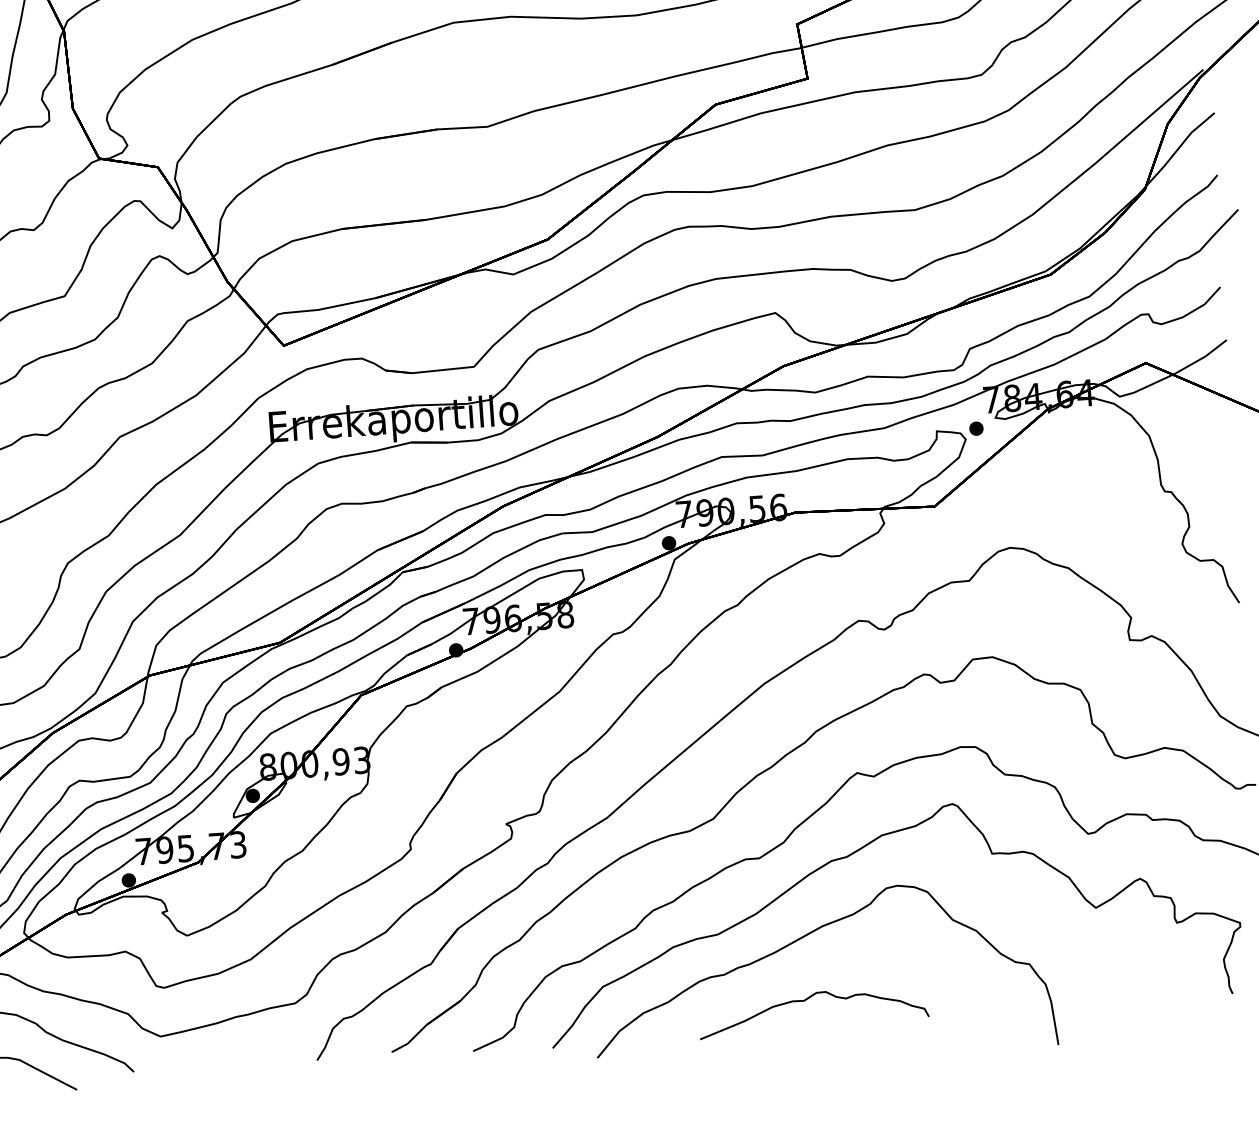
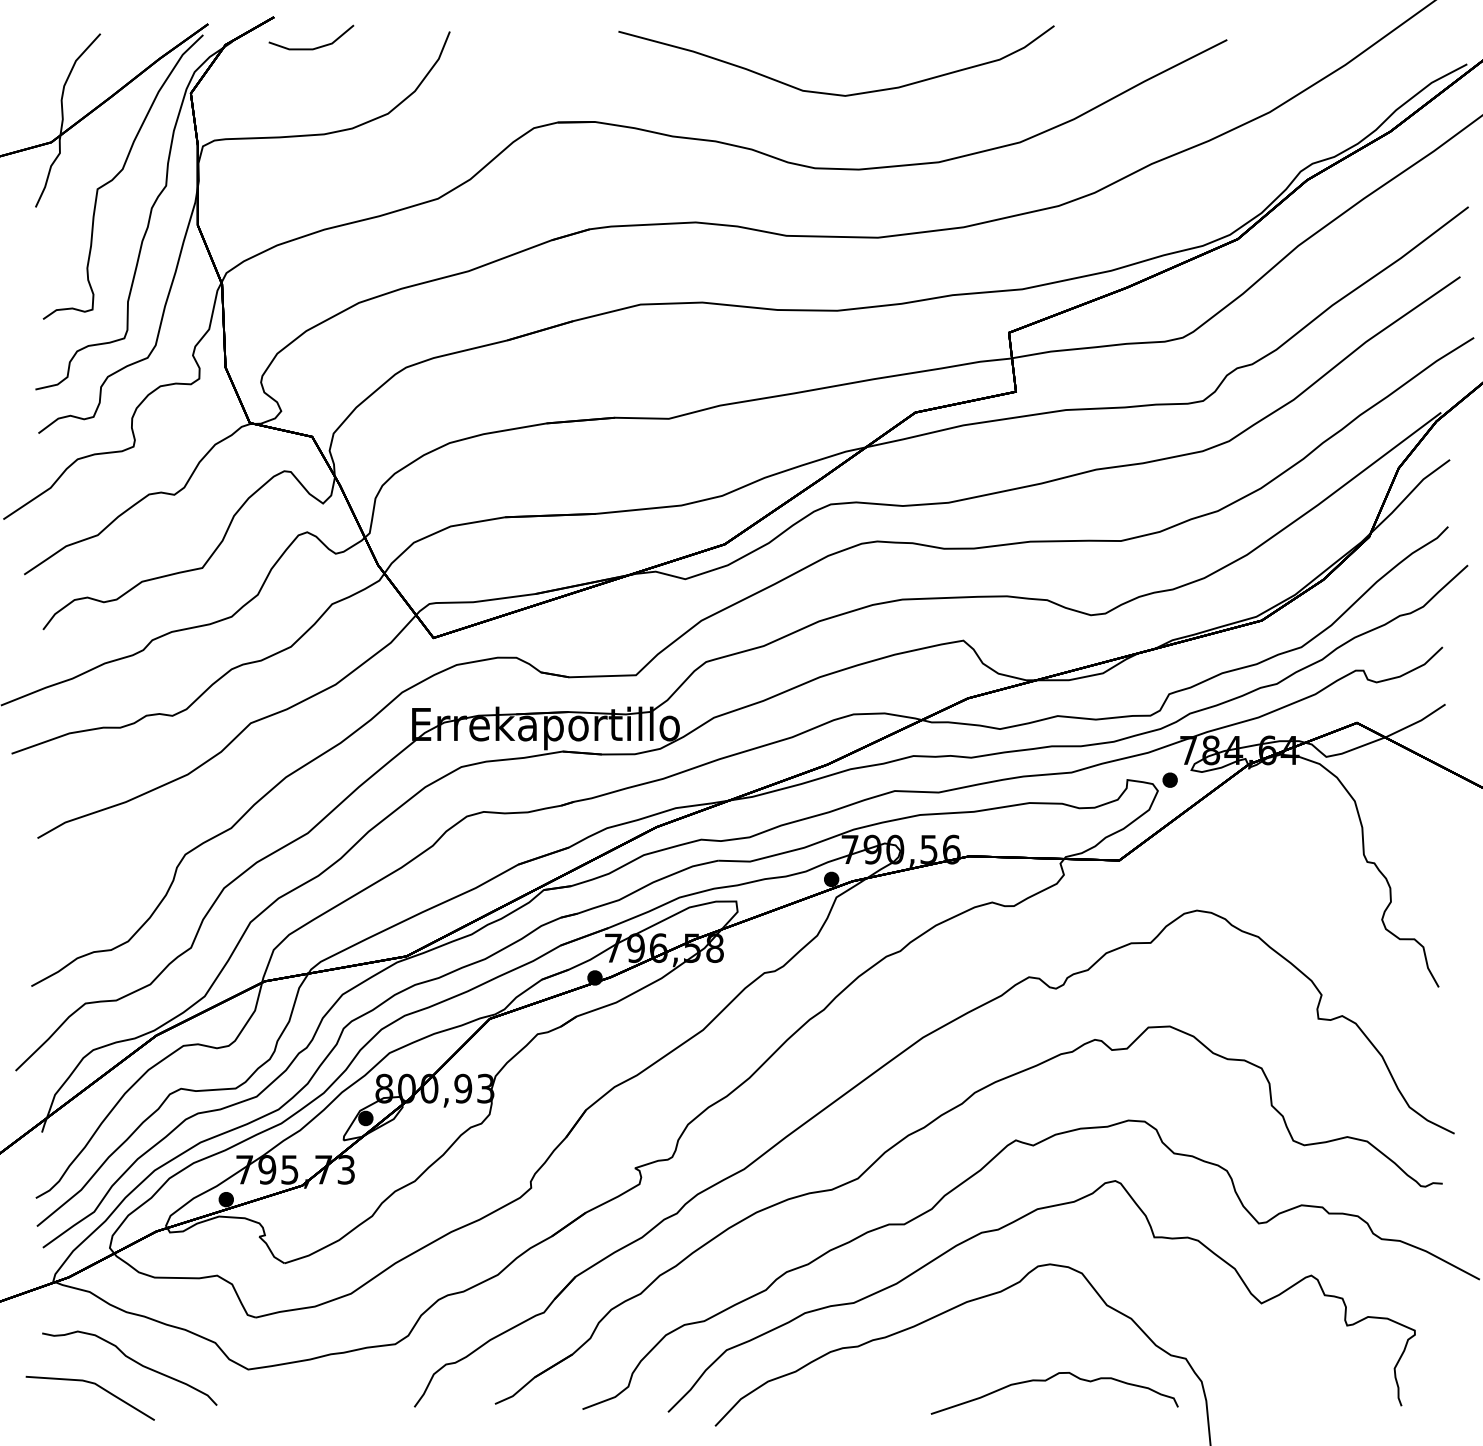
curve: (805, 1001) -> (1046, 1381), moved

